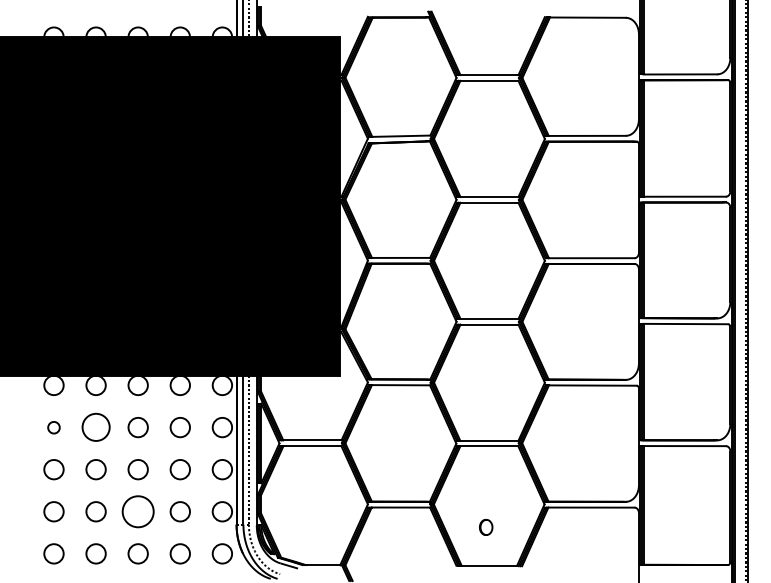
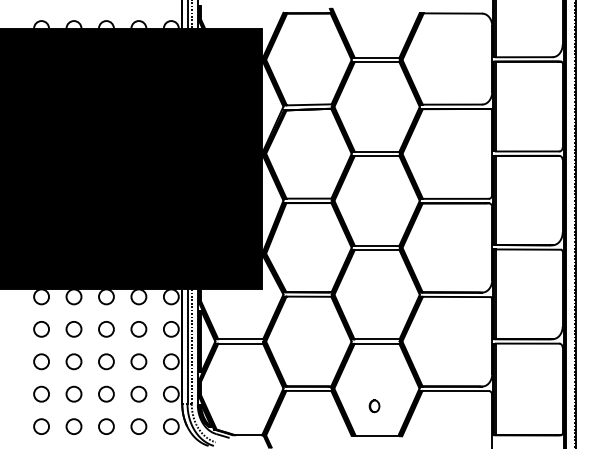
circle: (53, 427) -> (41, 329), size x1.67
circle: (95, 427) -> (73, 329), size x0.71
circle: (137, 511) -> (105, 394), size x0.62

